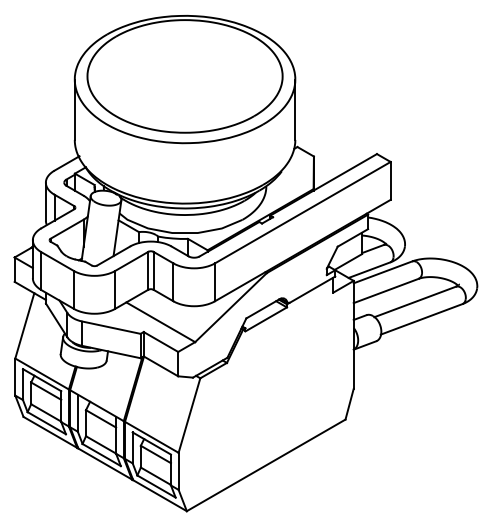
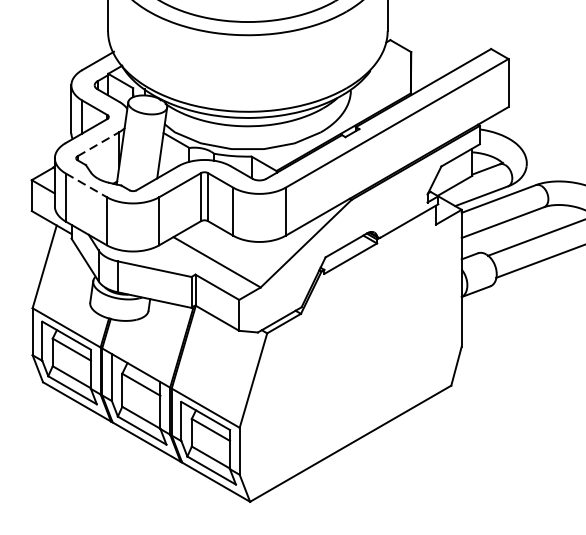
line: (67, 229) -> (98, 144), solid -> dashed
line: (57, 261) -> (86, 185), solid -> dashed

